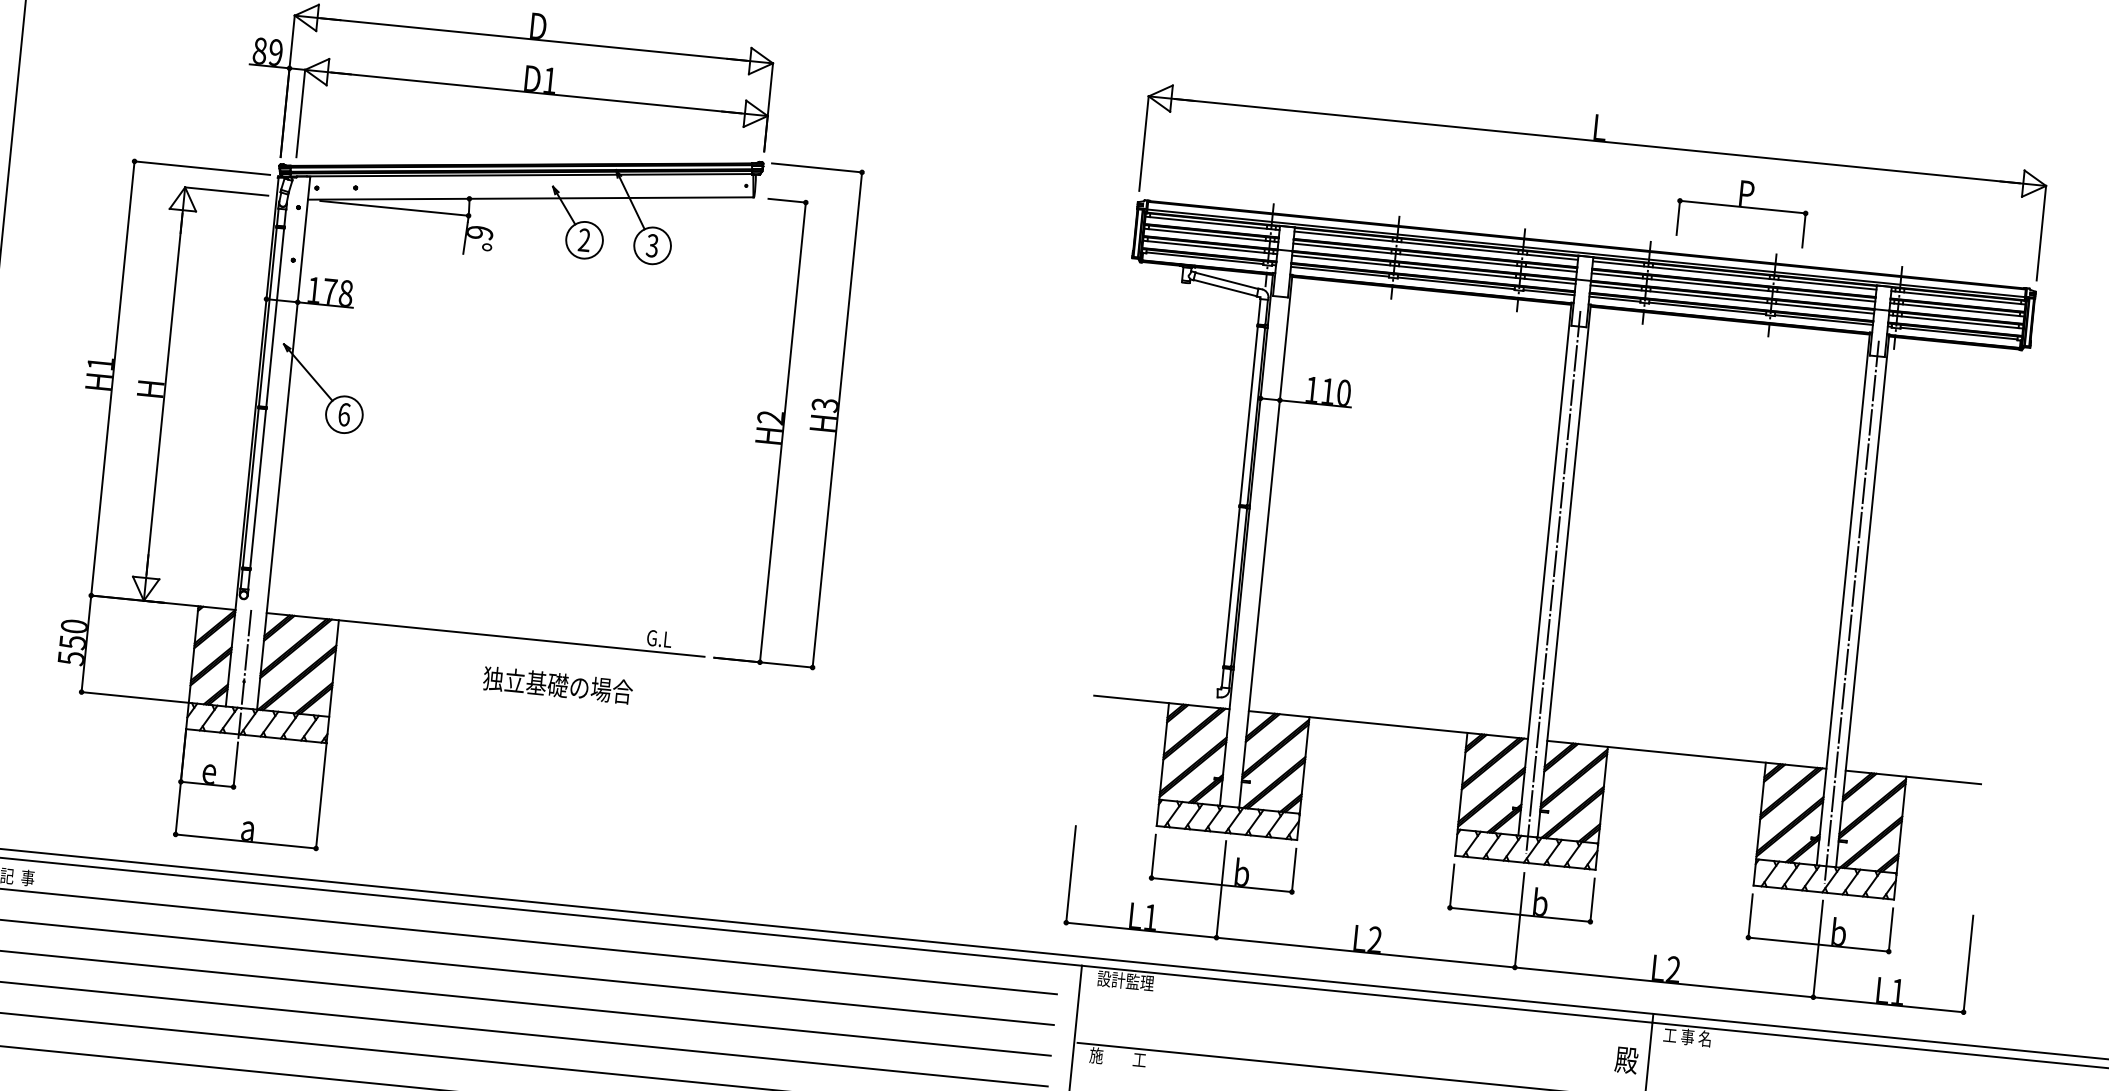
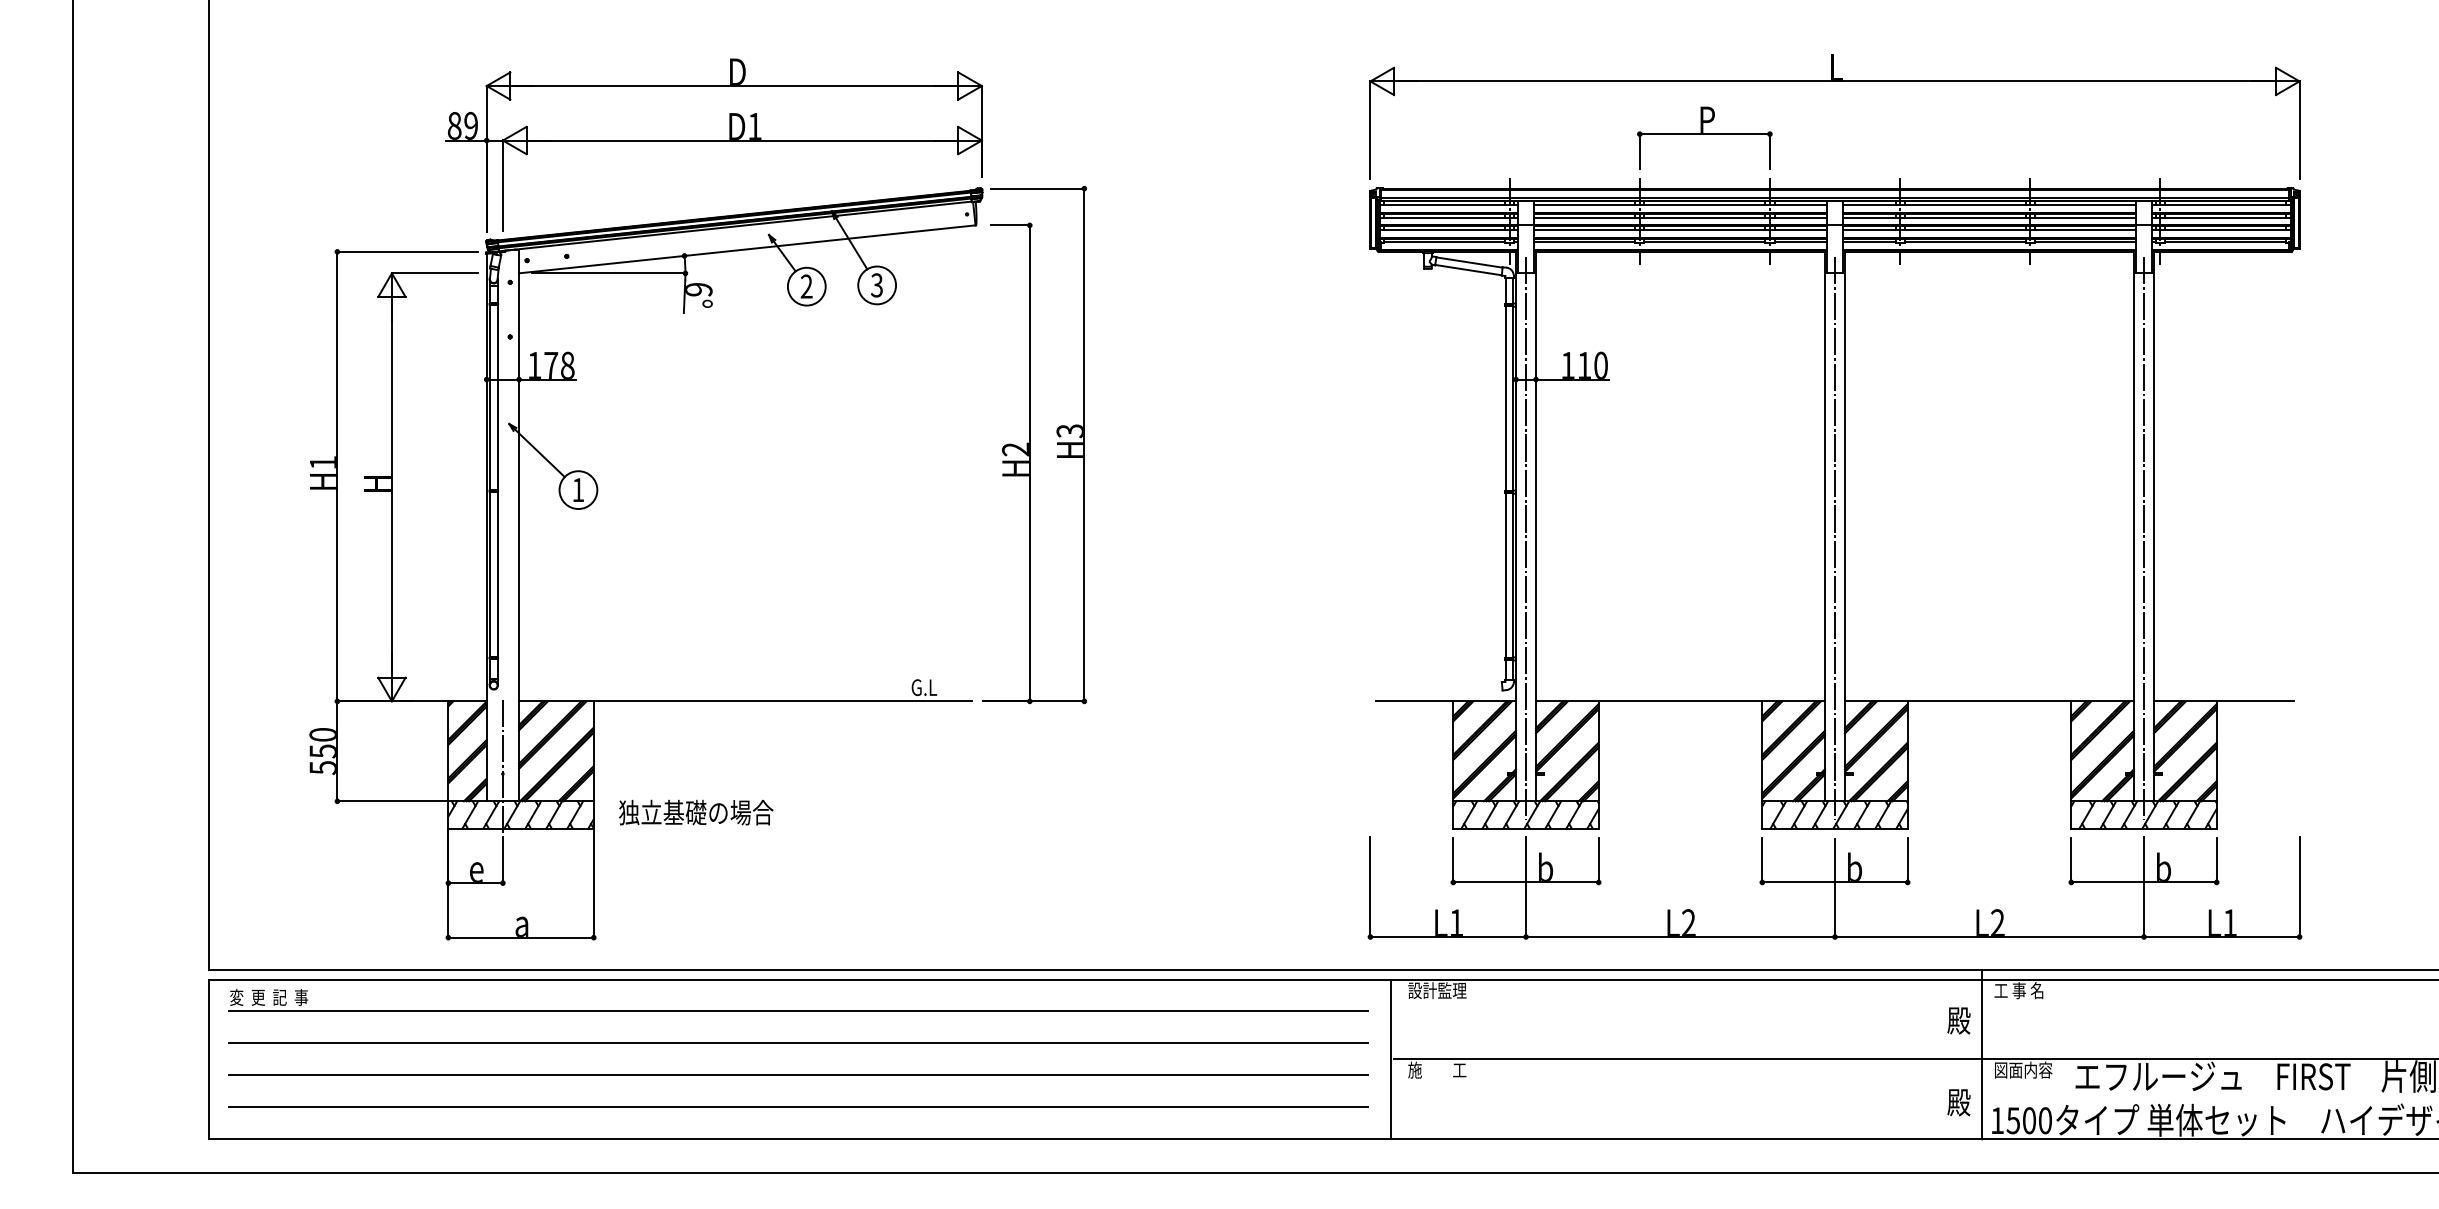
part: (1742, 210) -> (1704, 137), moved
text: (344, 415) -> (578, 490), 6 -> 1
line: (1255, 552) -> (1526, 538), added
text: (558, 685) -> (696, 812), moved

